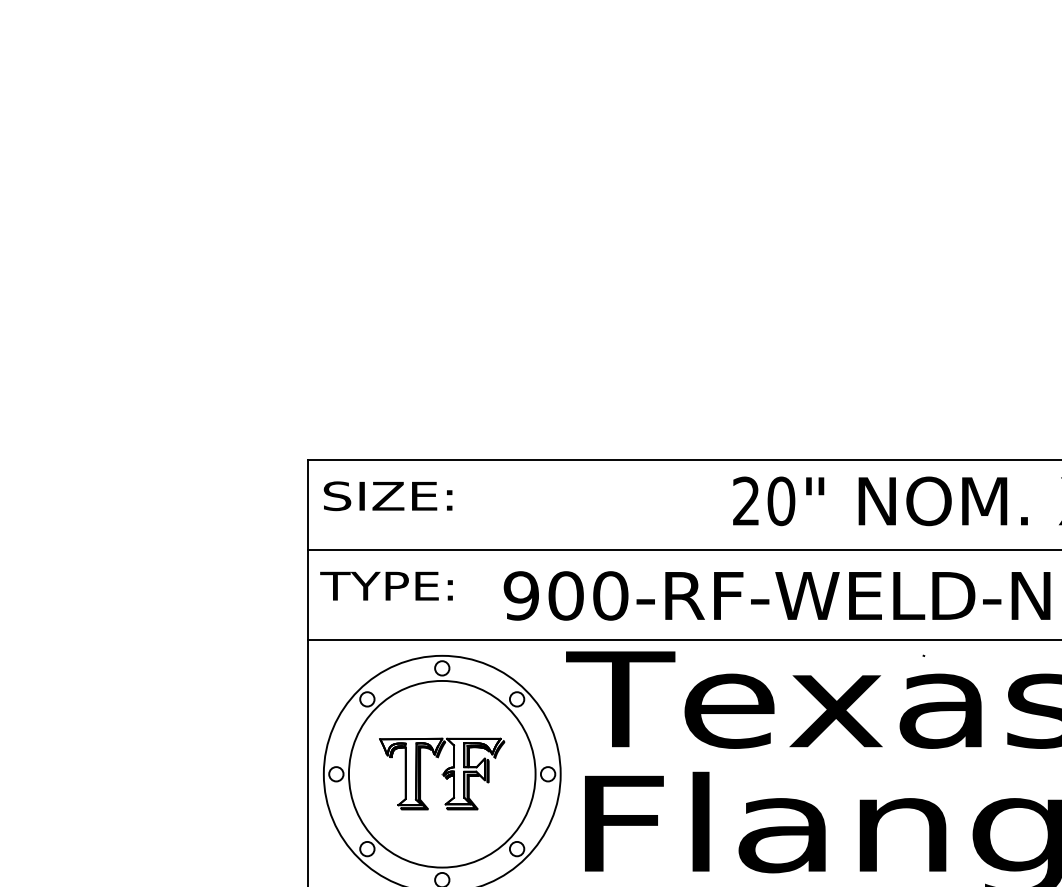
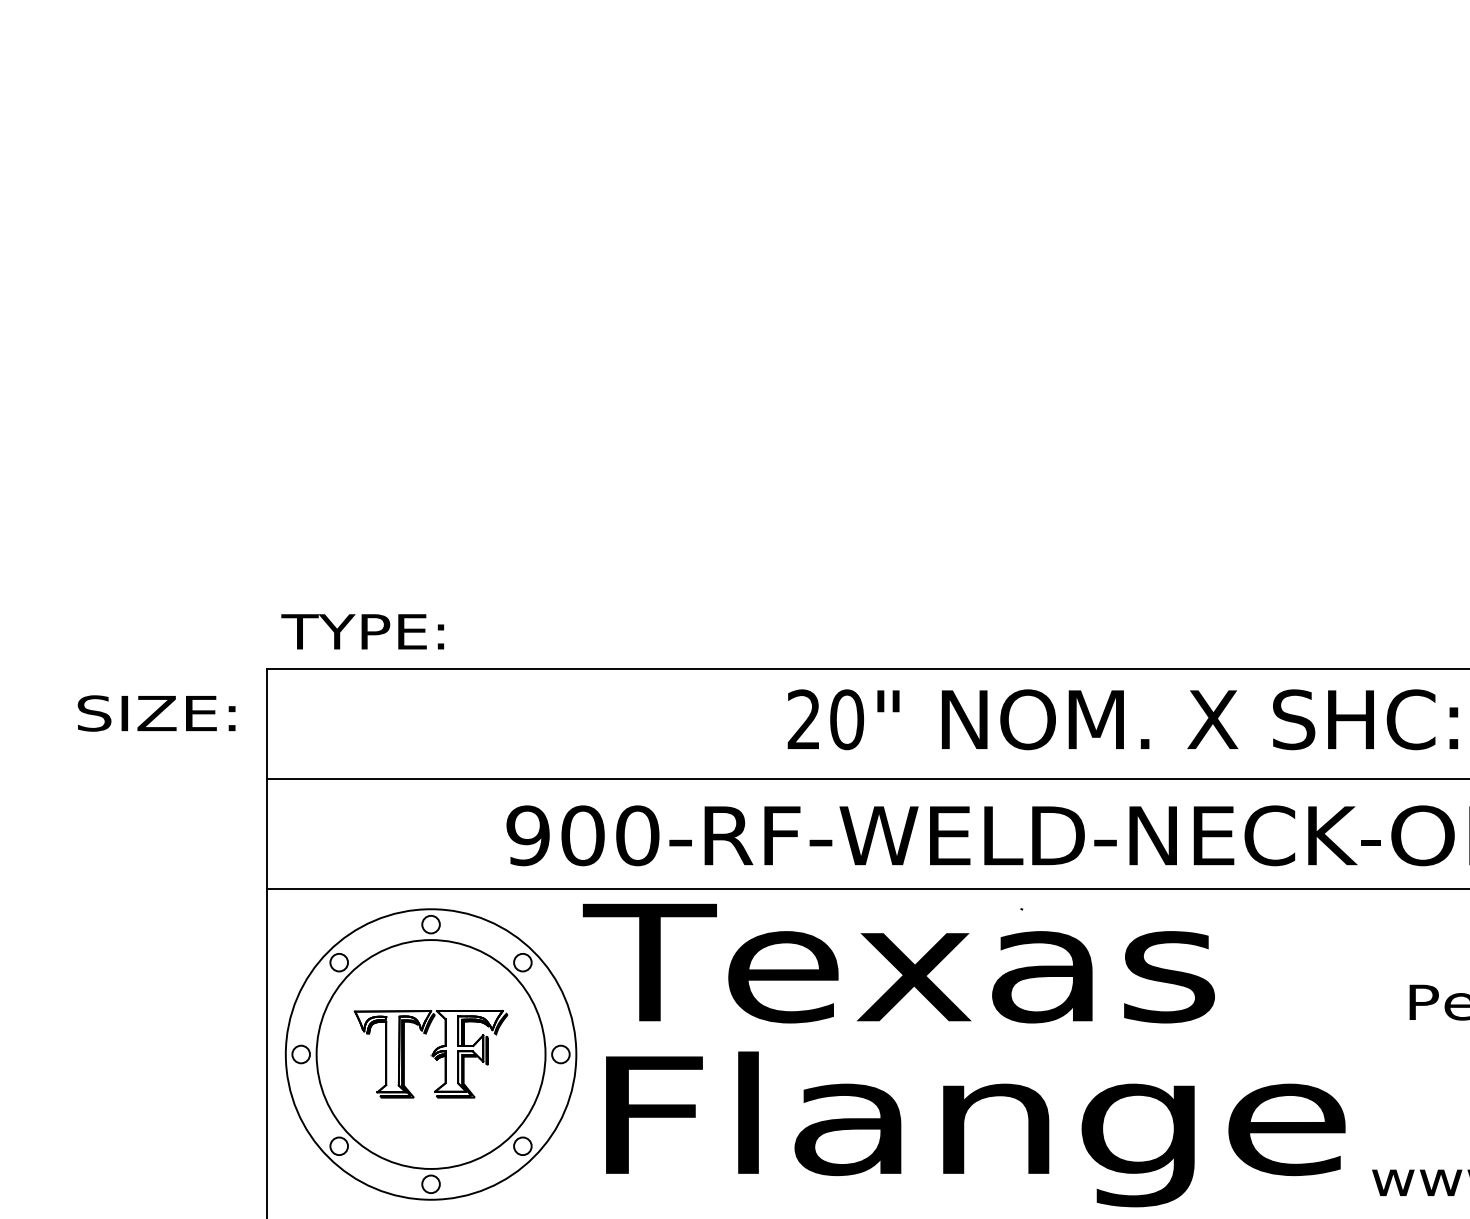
text: (387, 496) -> (156, 713), moved
text: (386, 585) -> (362, 631), moved

